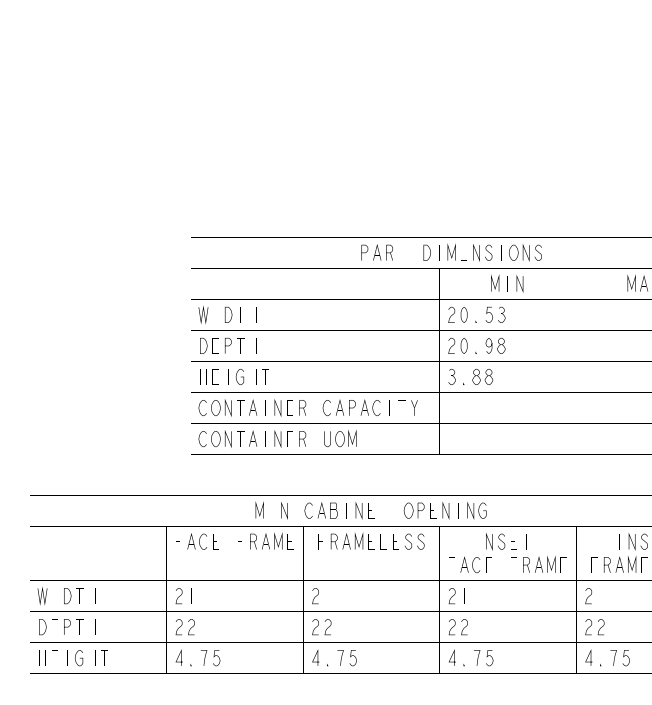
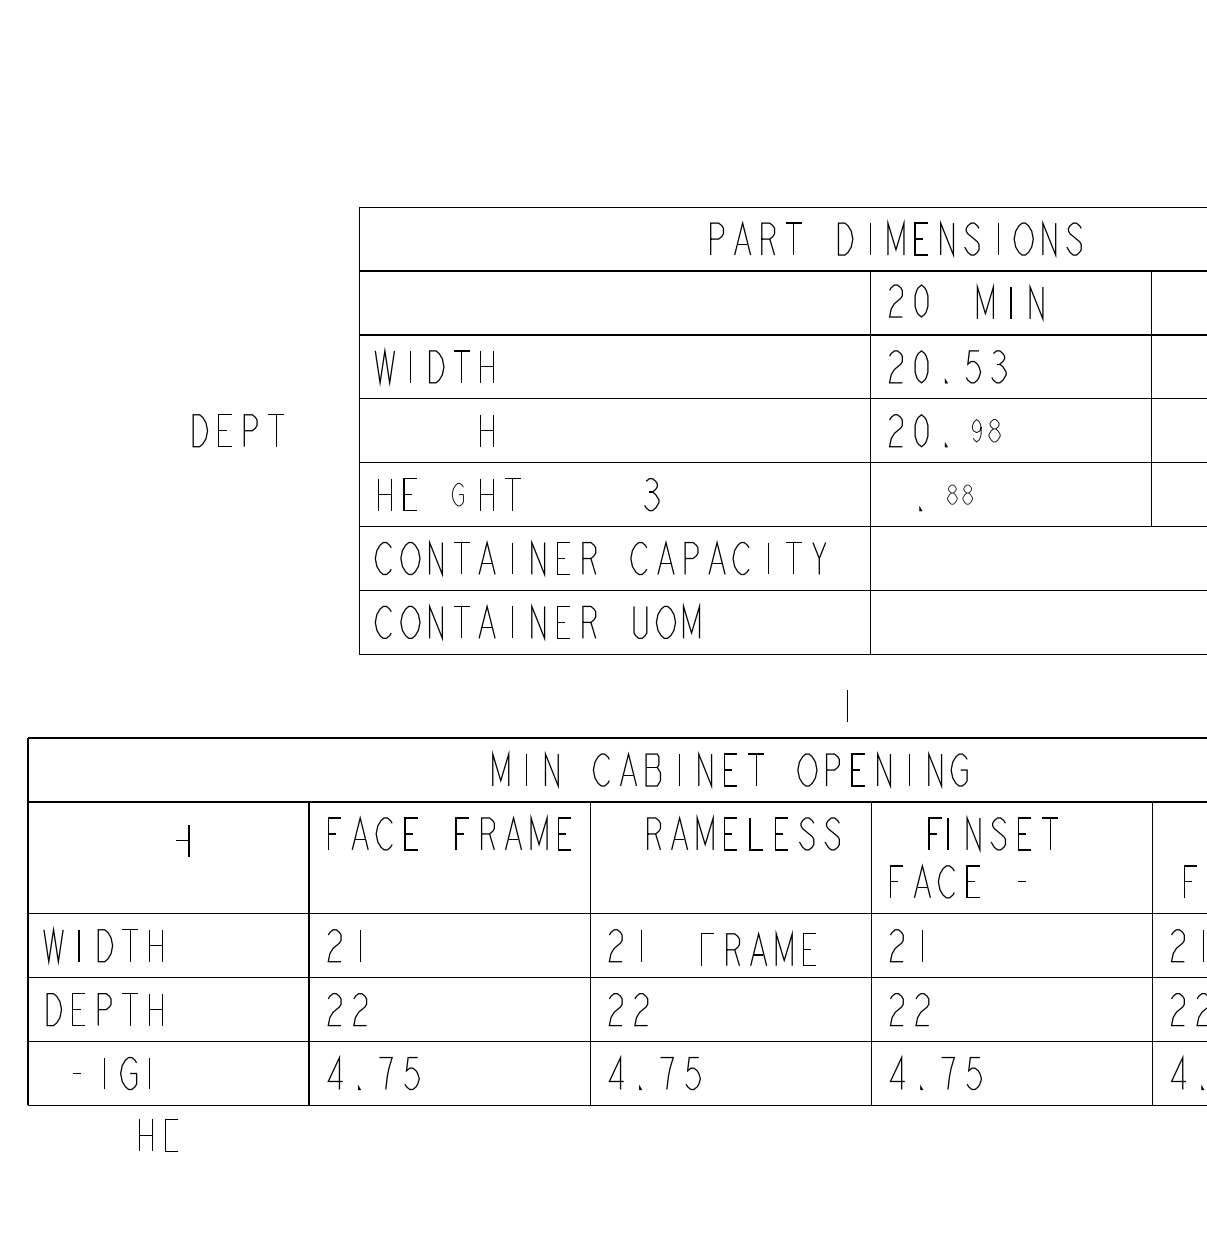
part: (457, 282) -> (907, 300), added
part: (222, 345) -> (238, 429), moved
part: (495, 345) -> (986, 429), size x0.7
part: (236, 376) -> (452, 493), size x0.7
part: (451, 376) -> (650, 493), moved
part: (482, 376) -> (959, 493), size x0.6
line: (428, 479) -> (848, 705), added
part: (320, 541) -> (932, 833), moved
line: (108, 544) -> (189, 839), added
part: (538, 564) -> (757, 948), moved
part: (48, 657) -> (158, 1133), moved
part: (101, 657) -> (174, 1072), removed

